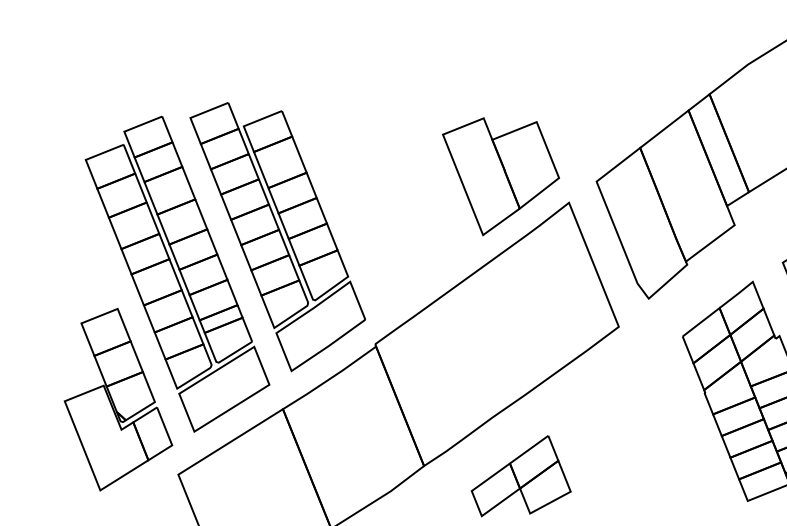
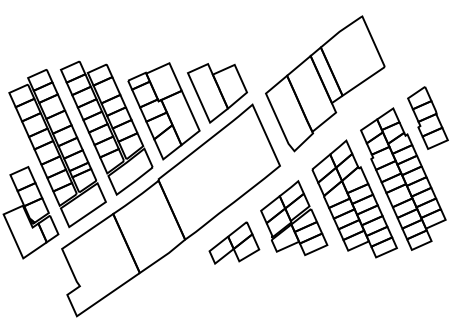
part: (391, 209) -> (163, 111), added
part: (643, 432) -> (294, 218), added

